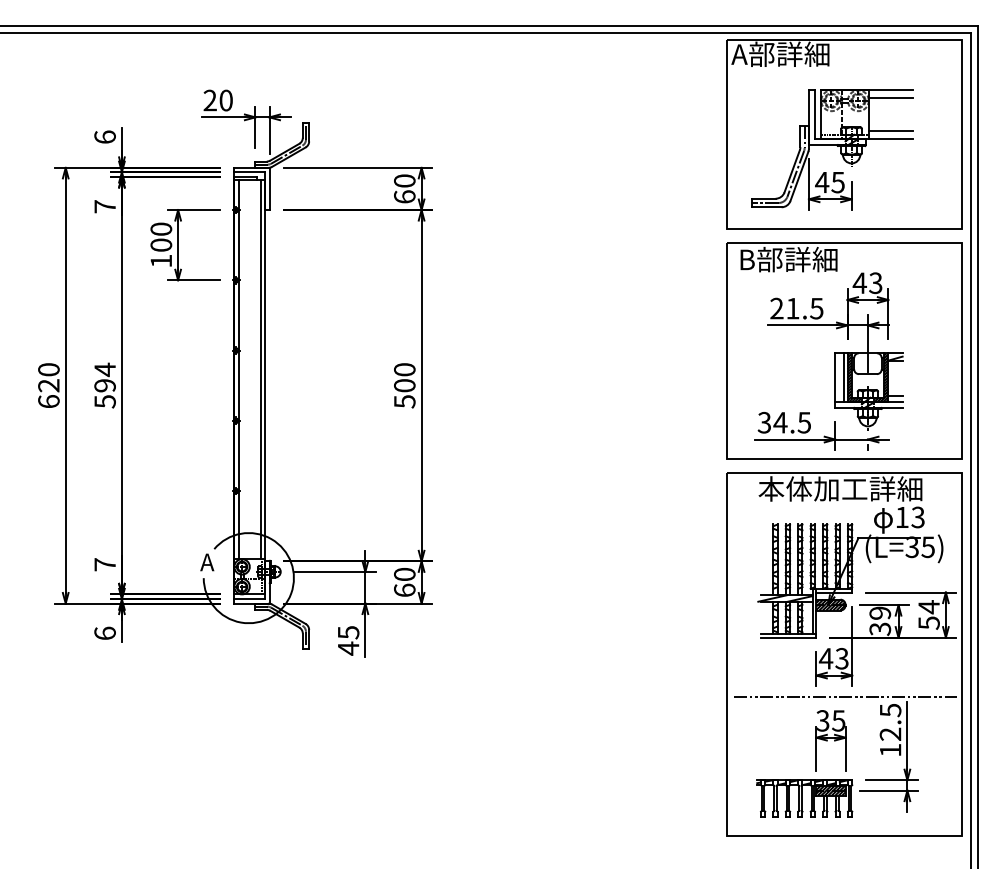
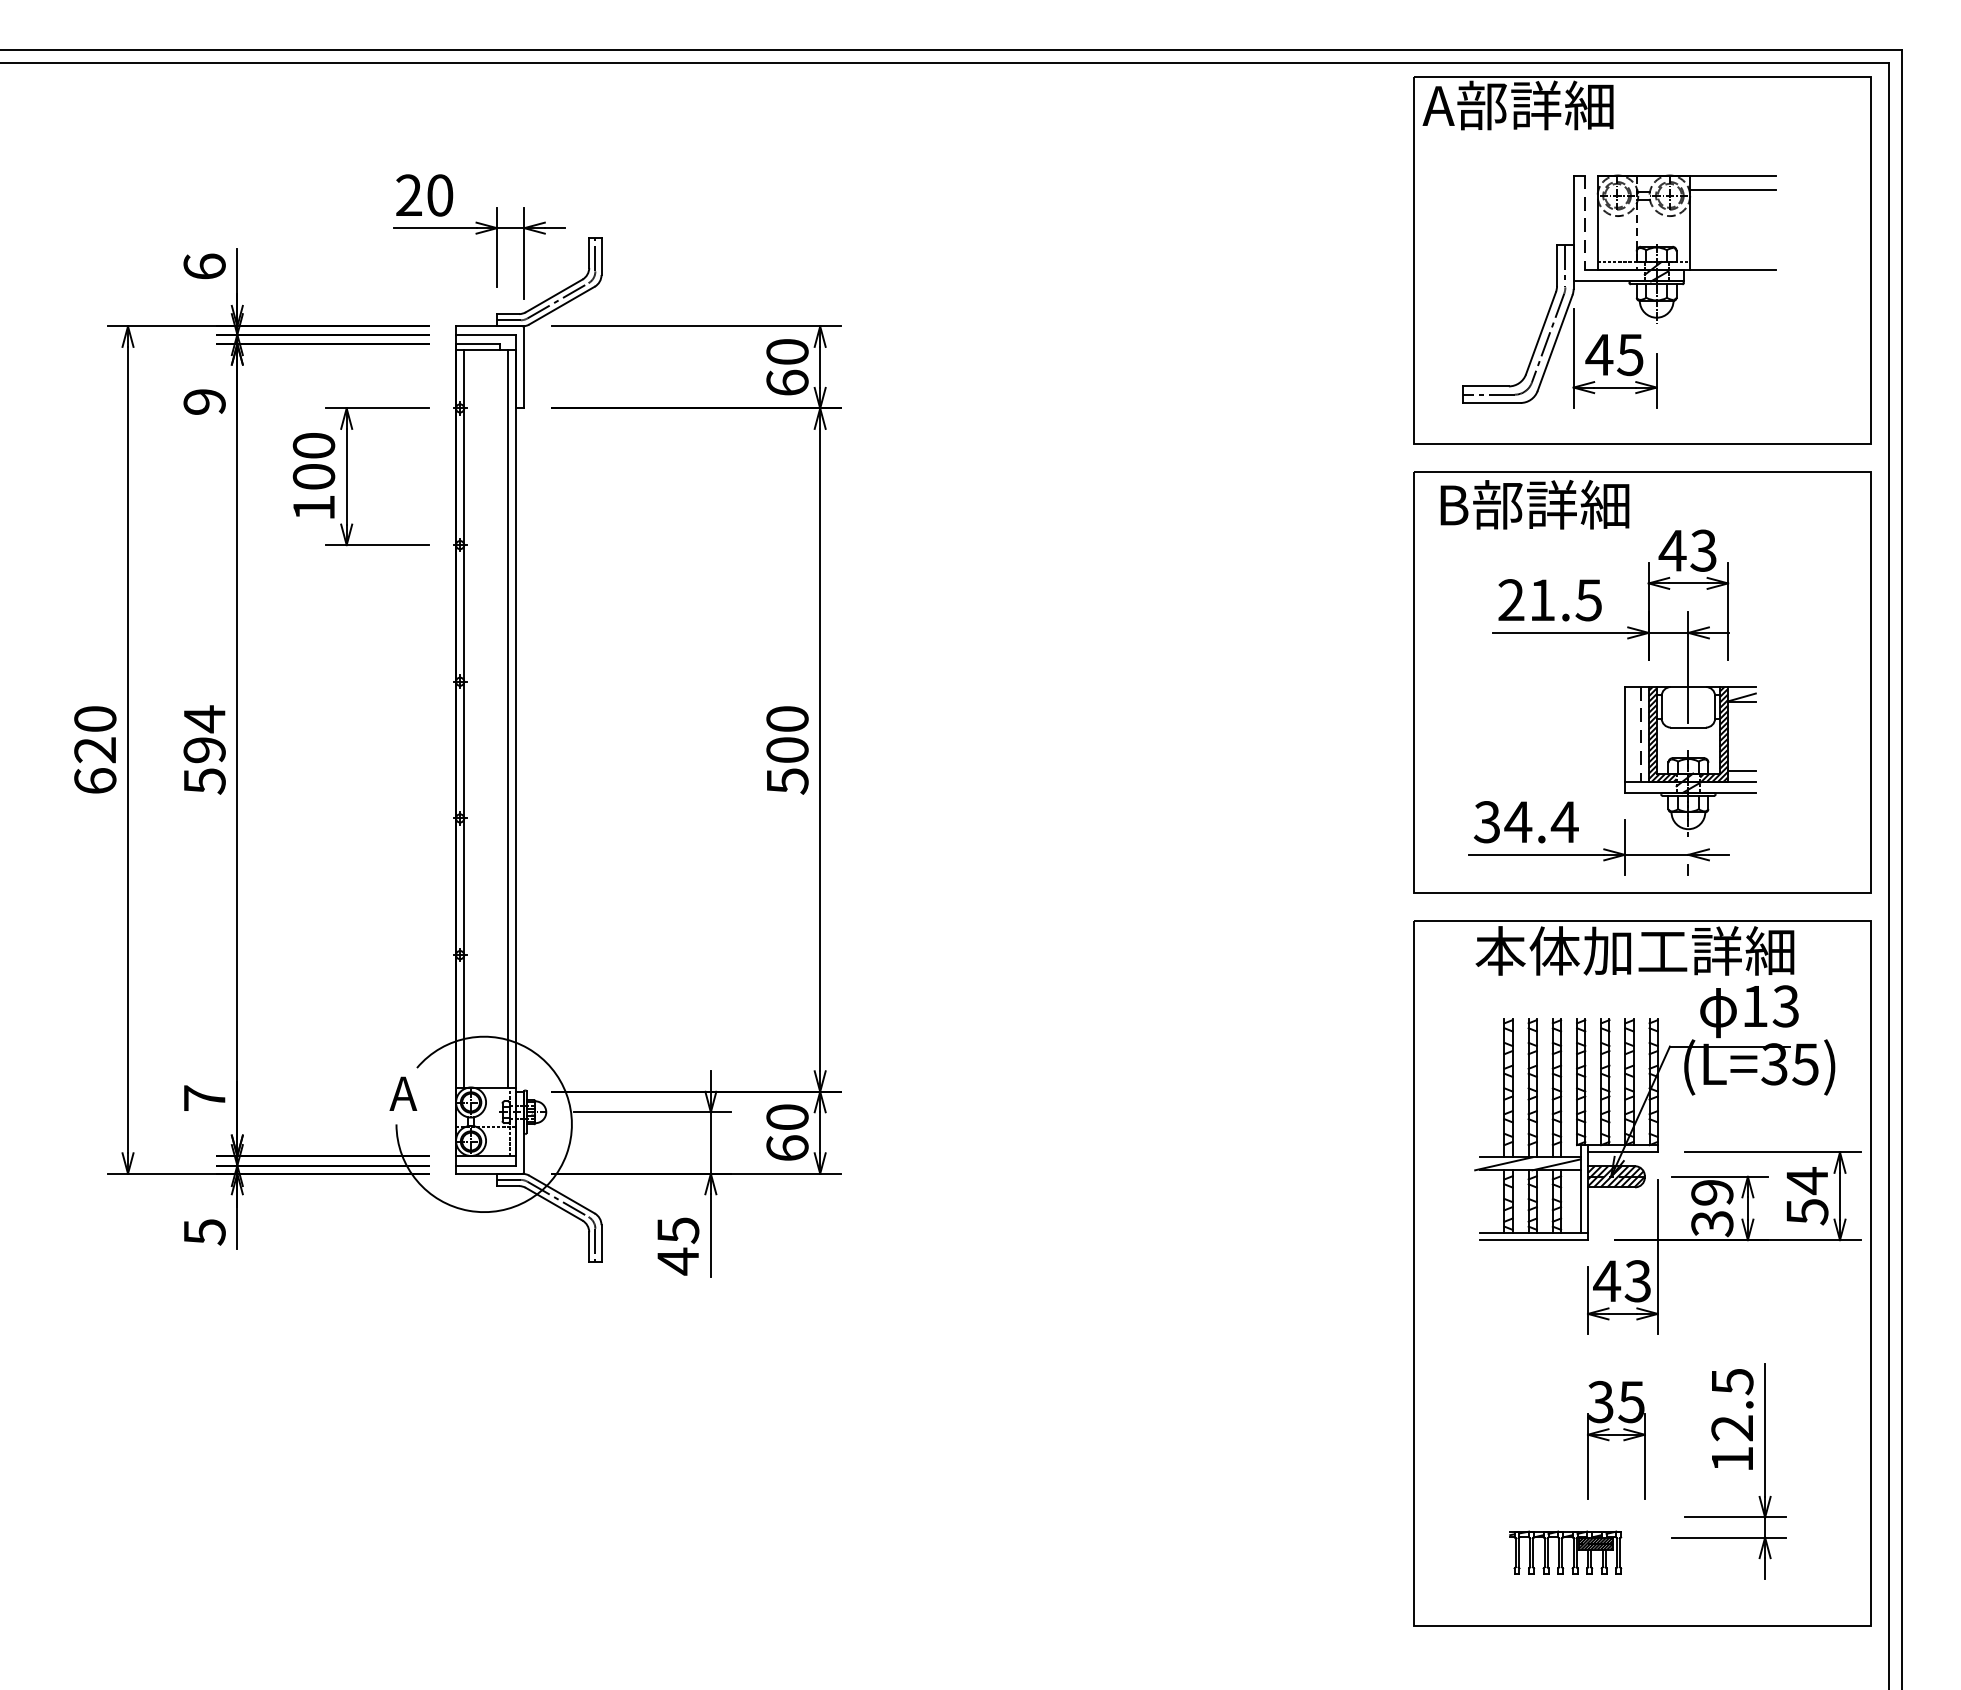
line: (814, 115) -> (1584, 224), solid -> dashed
line: (890, 131) -> (1732, 255), removed
text: (104, 206) -> (203, 401), 7 -> 9
line: (843, 378) -> (1640, 736), solid -> dashed
text: (804, 422) -> (1565, 821), 34.5 -> 34.4
text: (104, 633) -> (203, 1232), 6 -> 5
line: (844, 696) -> (1642, 1354), removed
part: (804, 798) -> (1565, 1553), size x0.6

